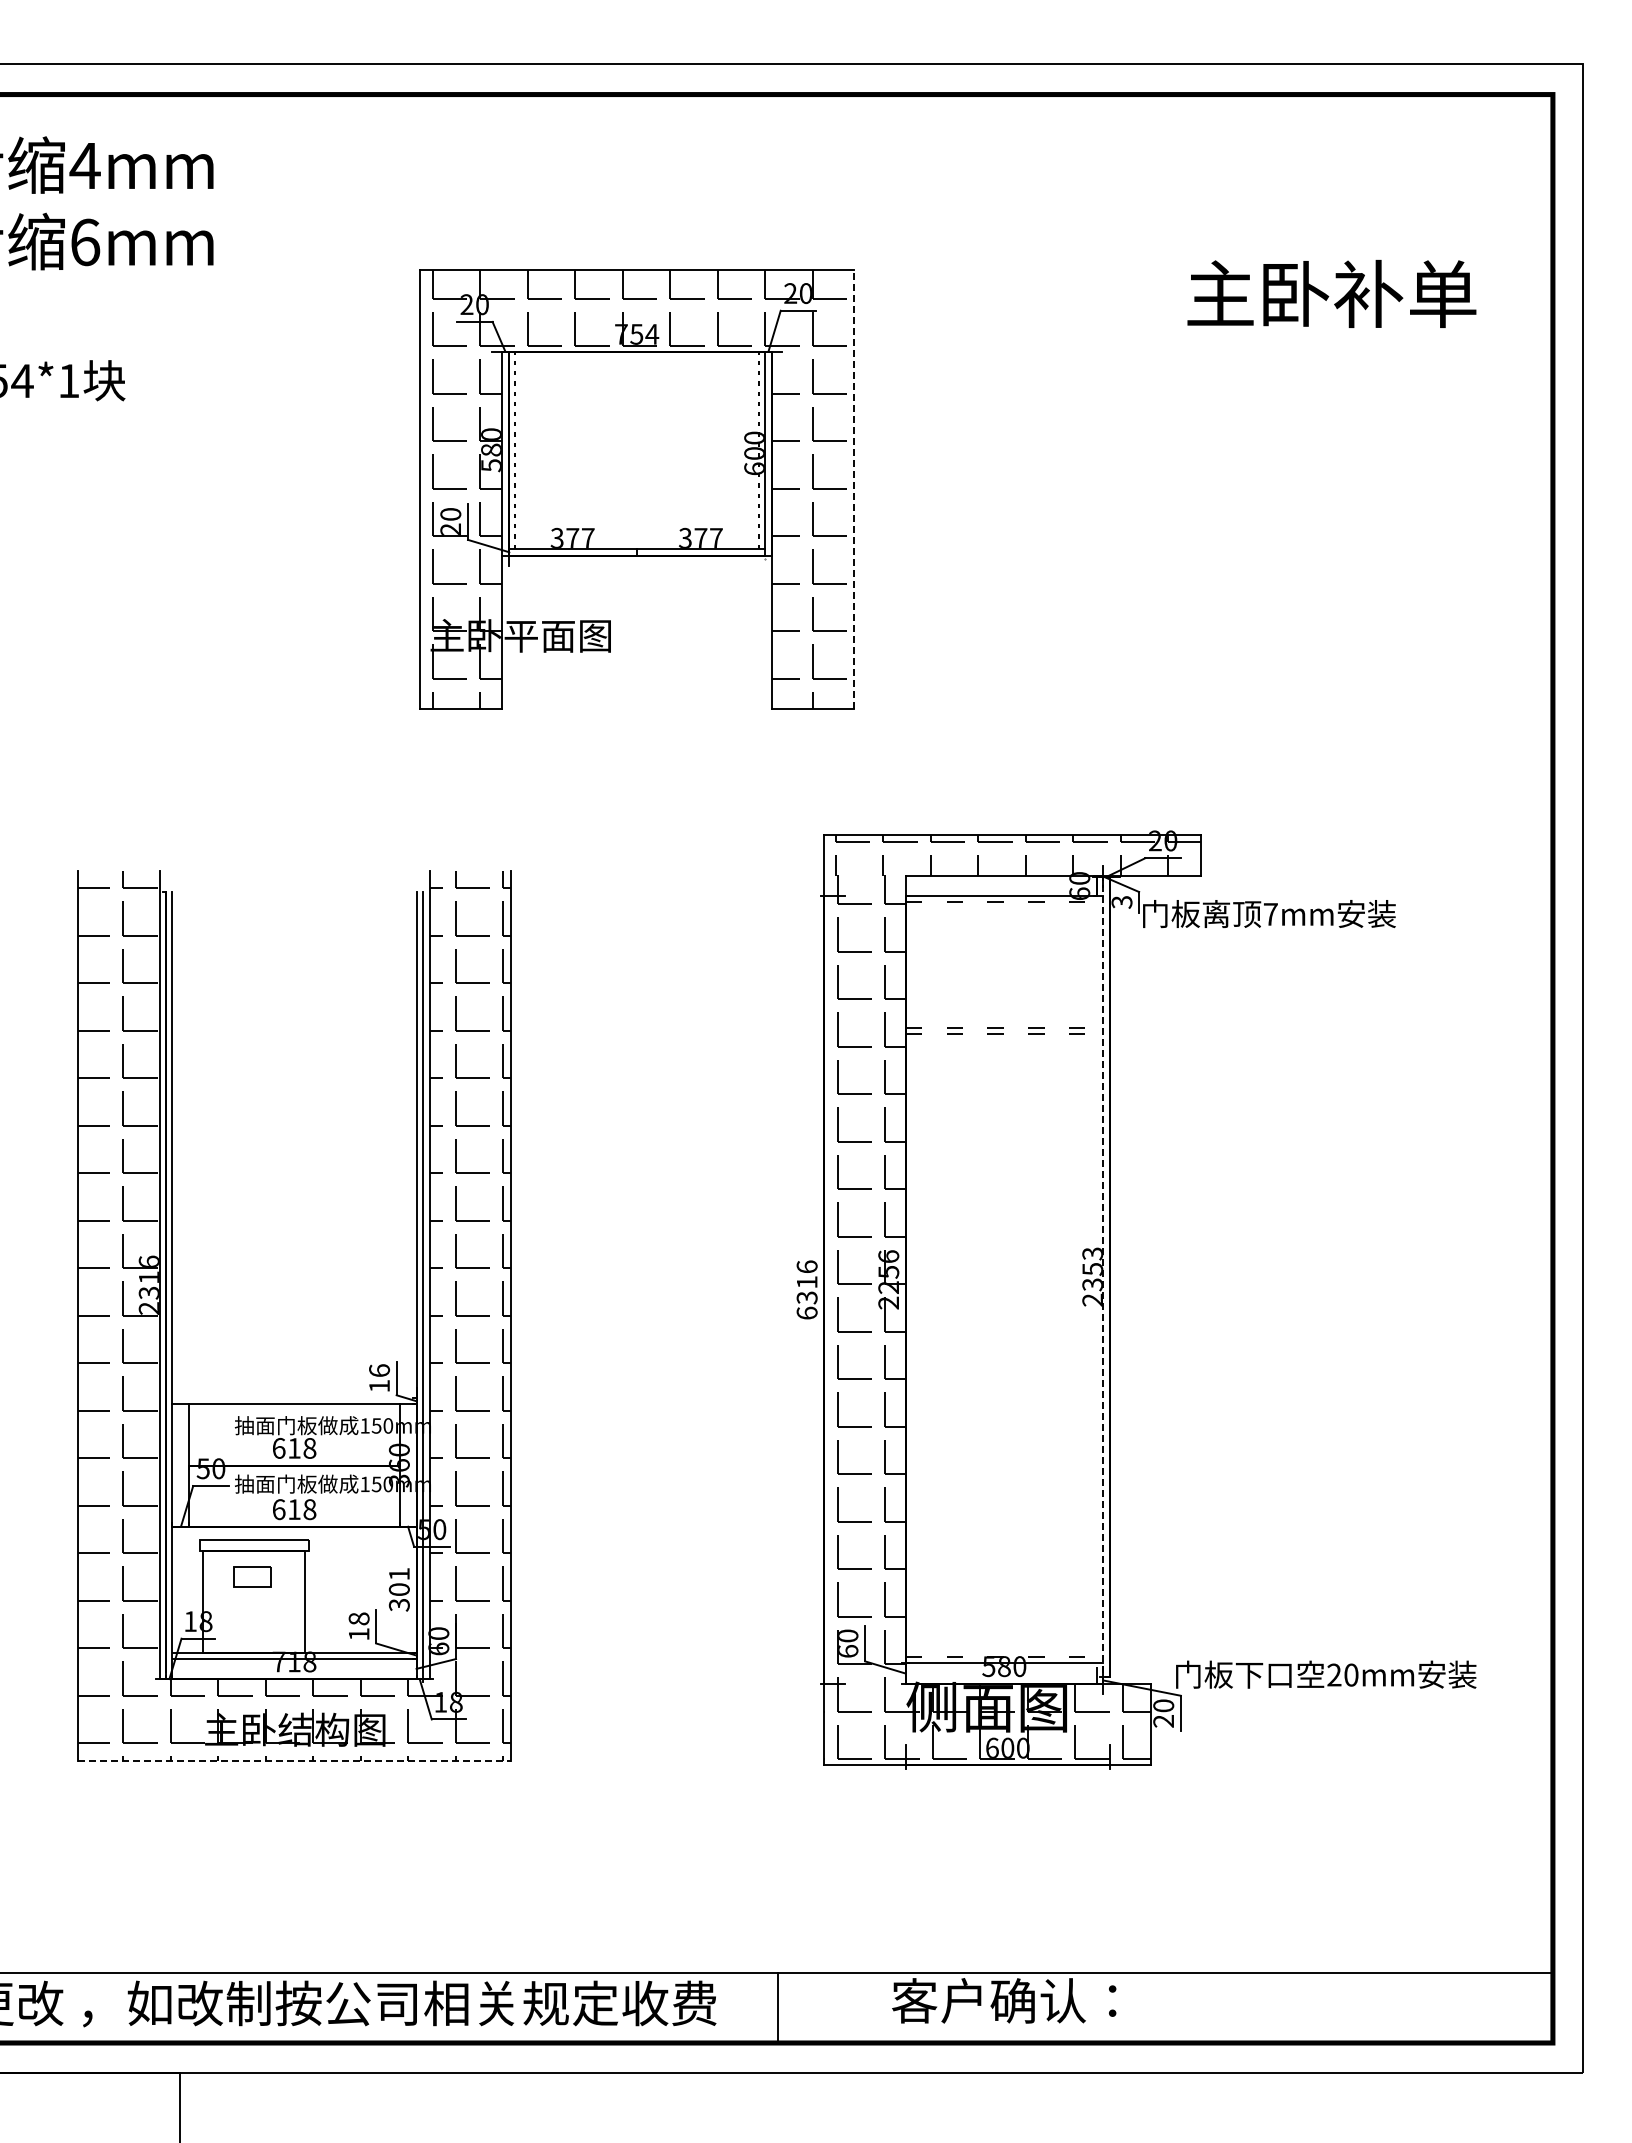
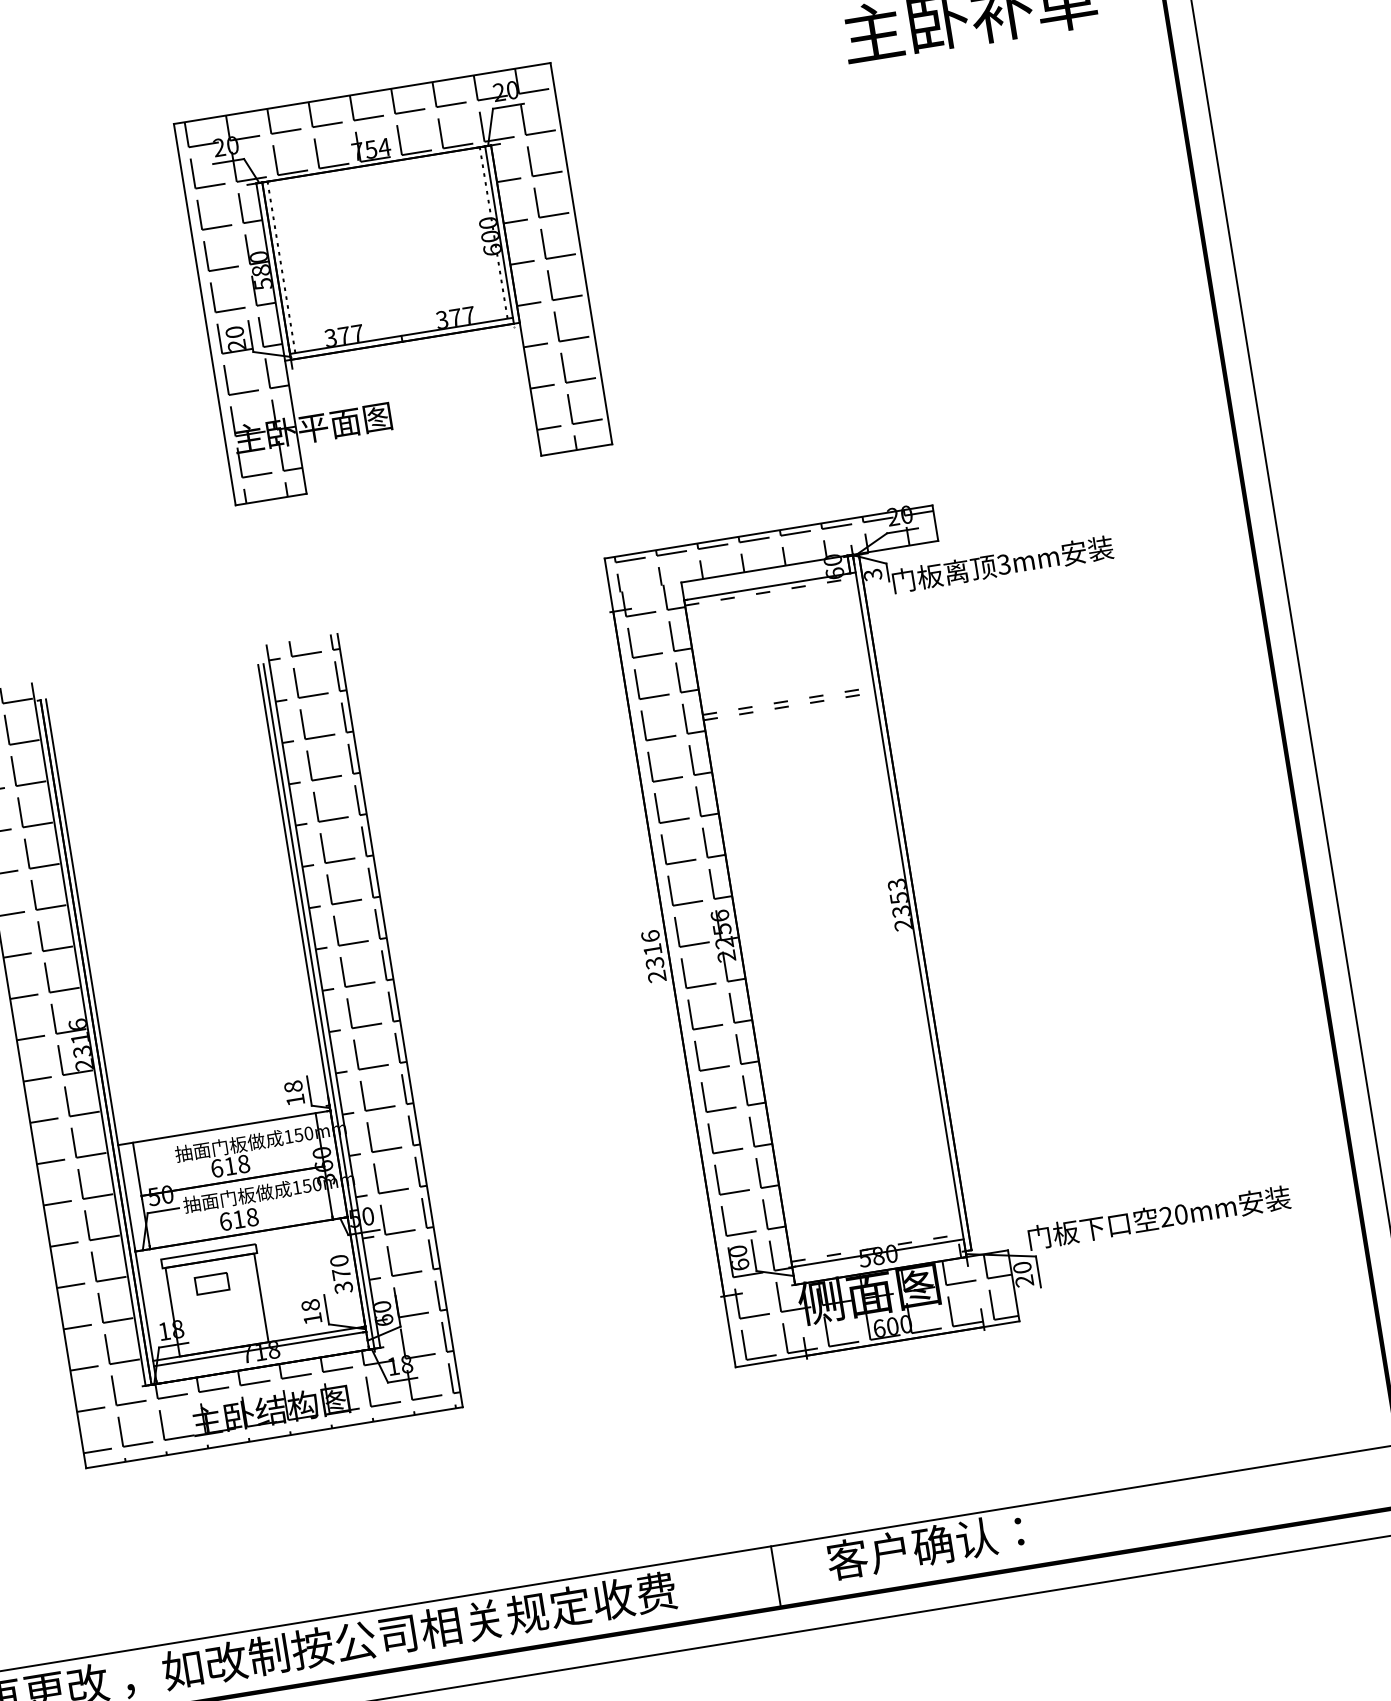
line: (853, 488) -> (581, 253), dashed -> solid
text: (1270, 913) -> (1003, 563), 7mm -> 3mm
line: (1103, 1279) -> (910, 905), dashed -> solid
text: (806, 1312) -> (656, 976), 6316 -> 2316
text: (379, 1370) -> (293, 1086), 16 -> 18
text: (398, 1581) -> (339, 1267), 301 -> 370
line: (294, 1760) -> (274, 1437), dashed -> solid
line: (778, 2007) -> (776, 1576), moved

